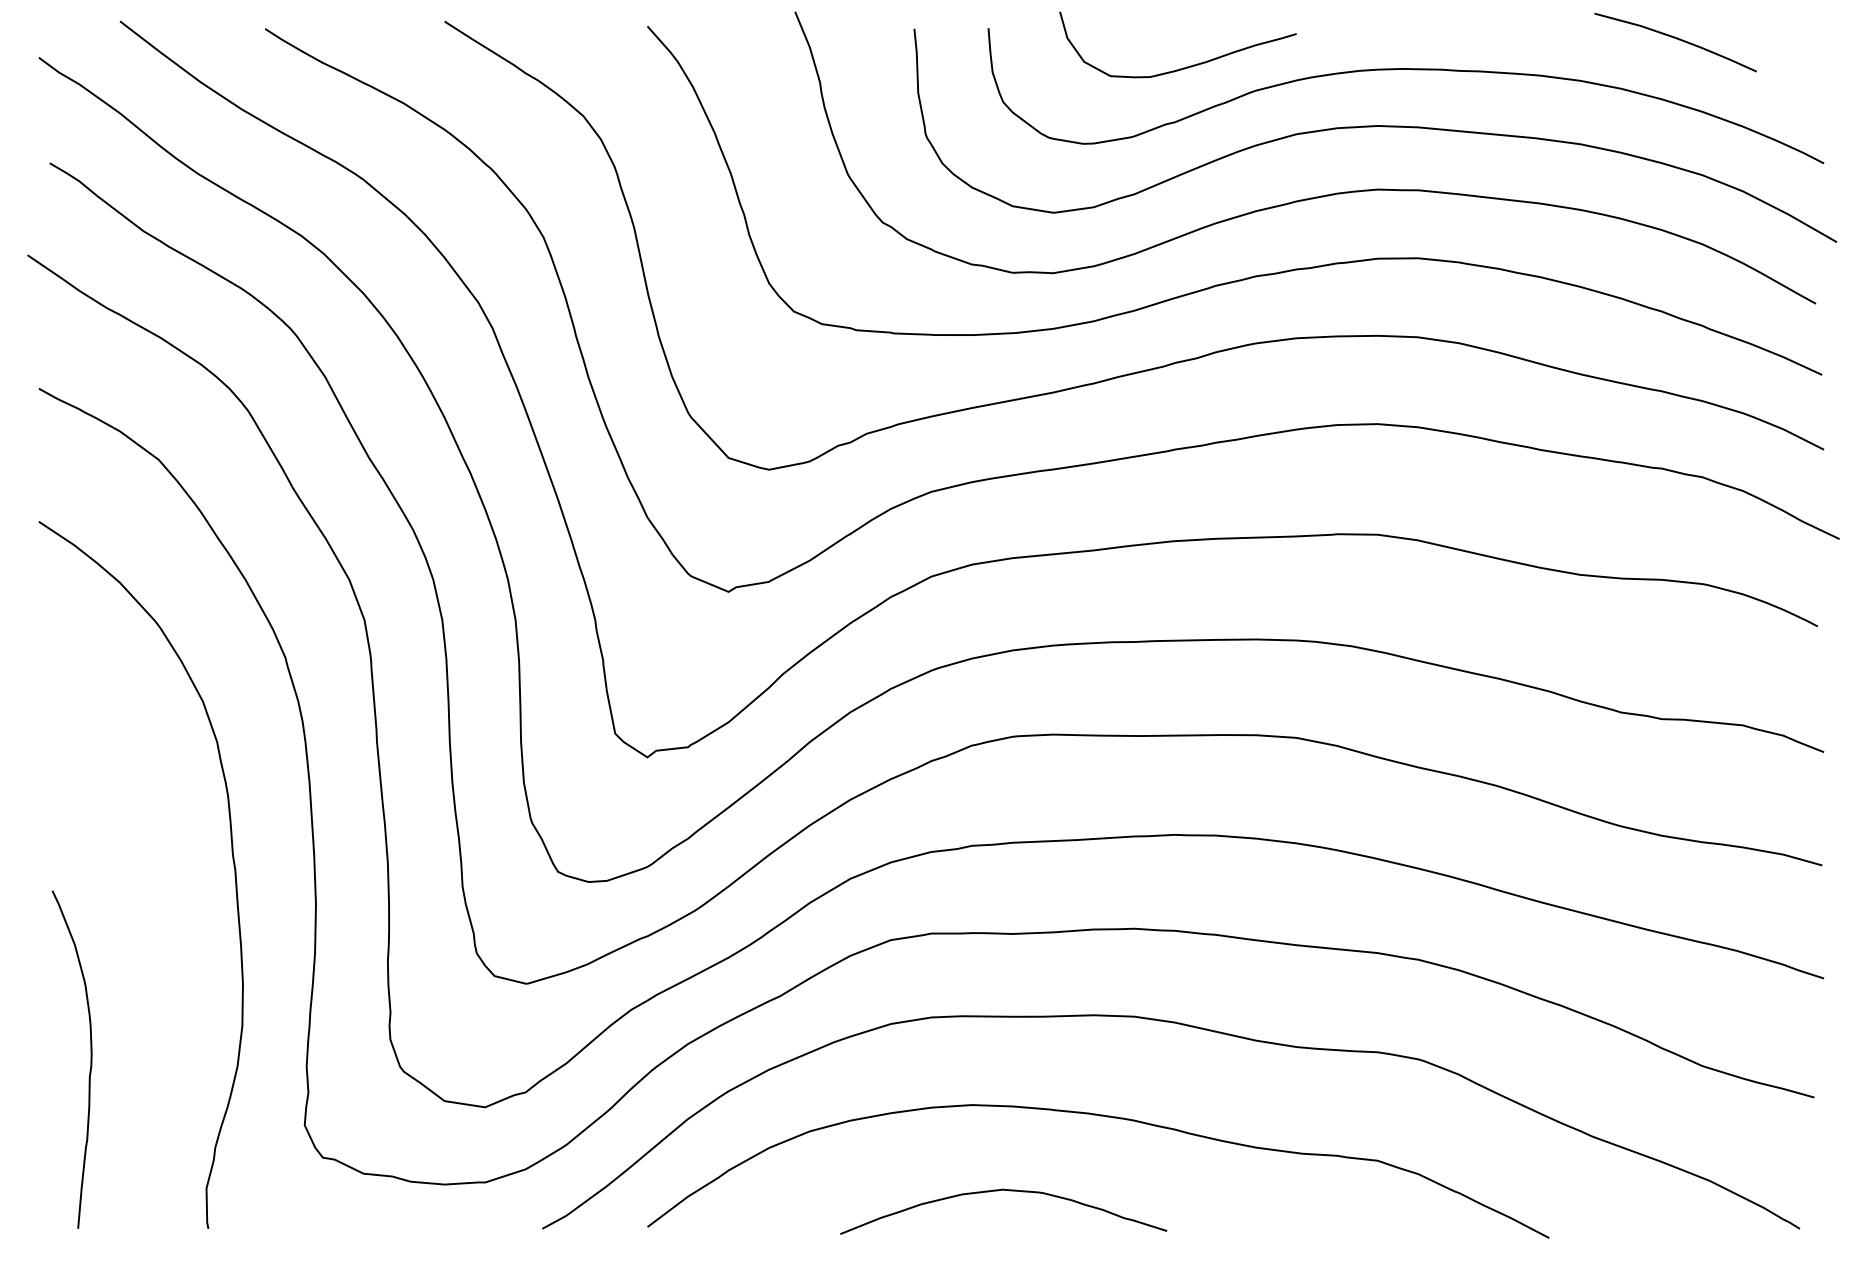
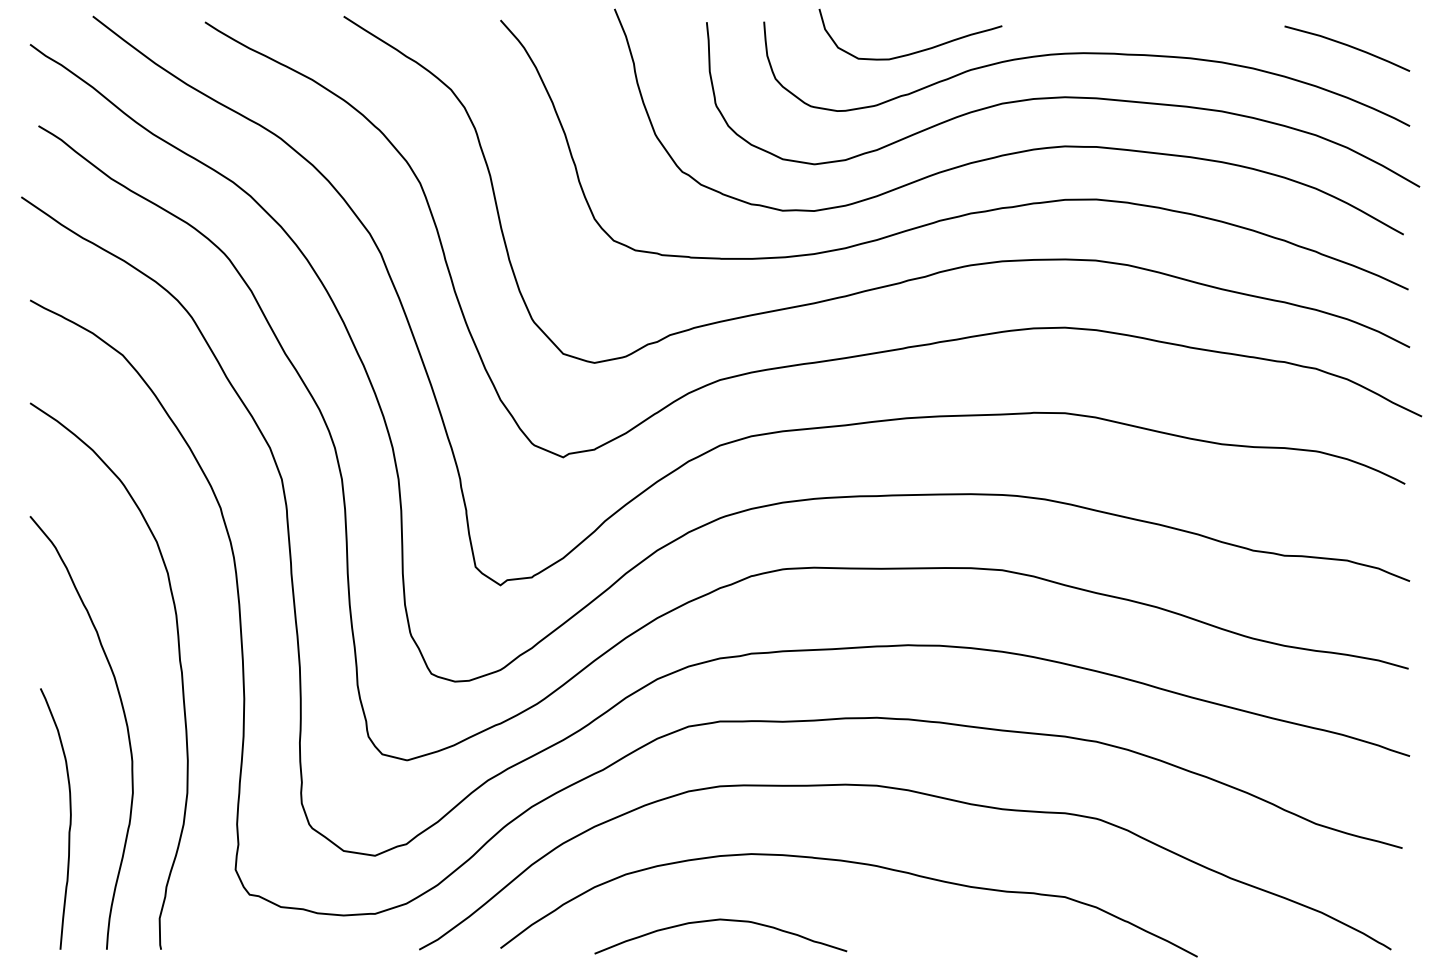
curve: (1675, 39) -> (1347, 46), moved
curve: (162, 936) -> (125, 723), added
curve: (1003, 1191) -> (720, 920), moved

